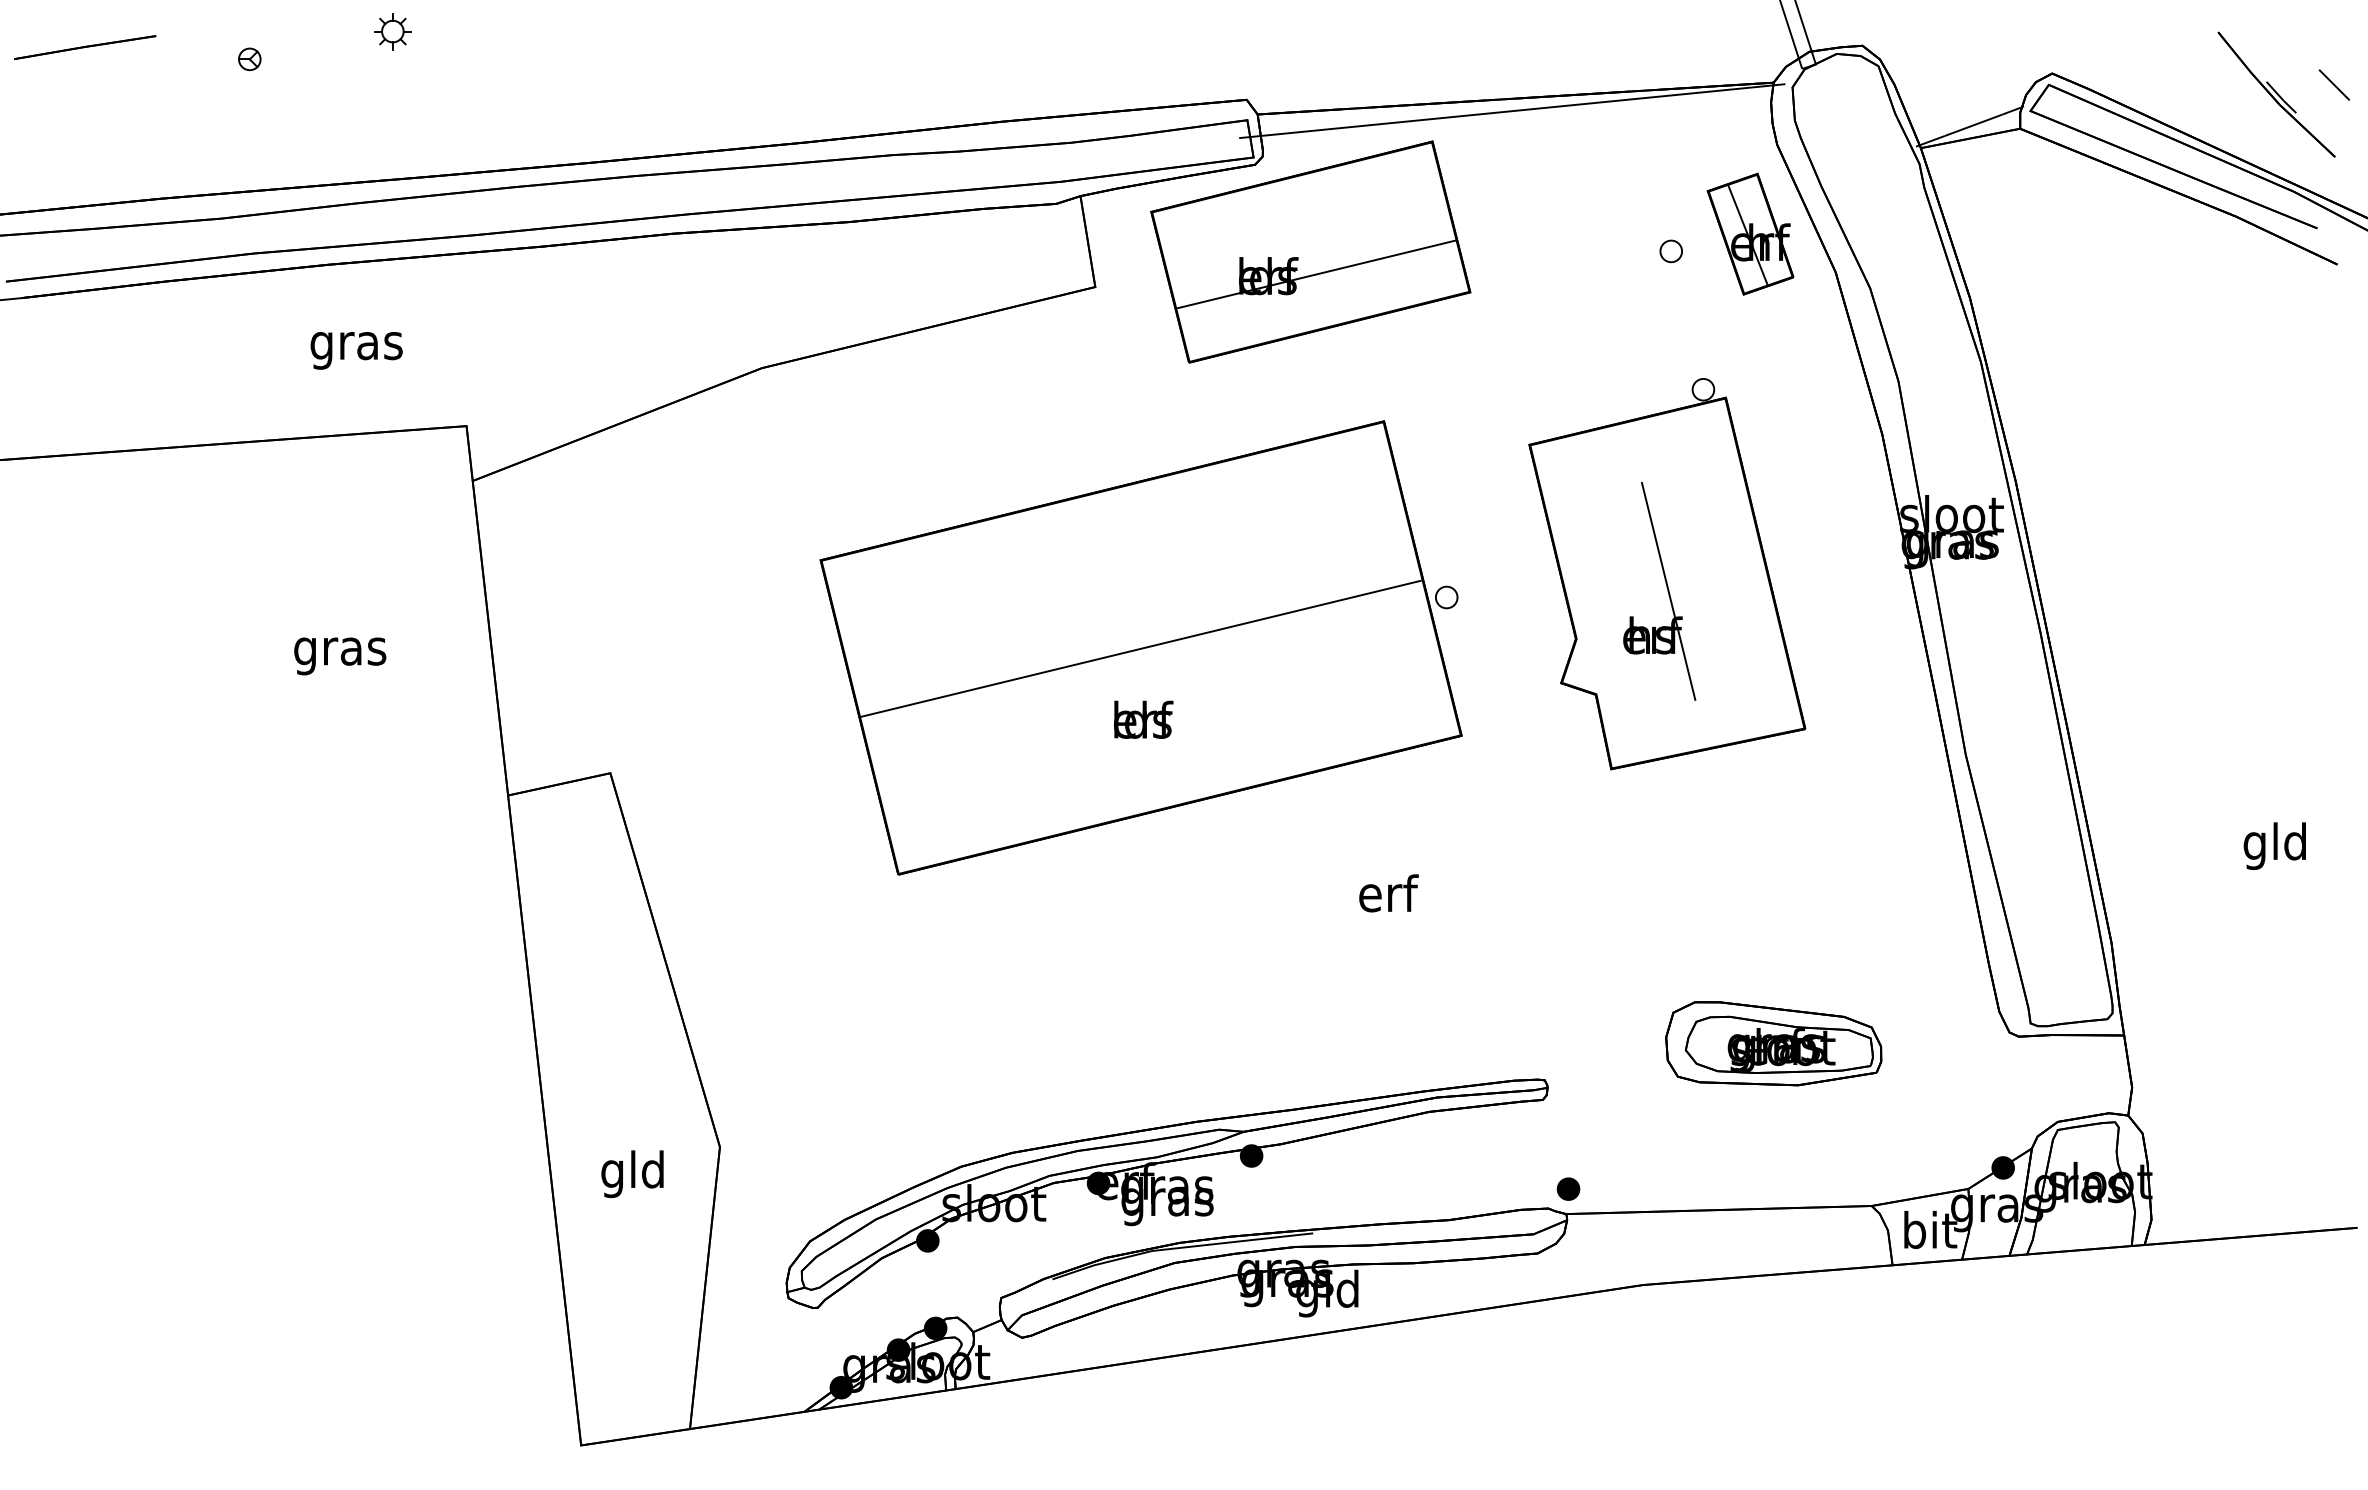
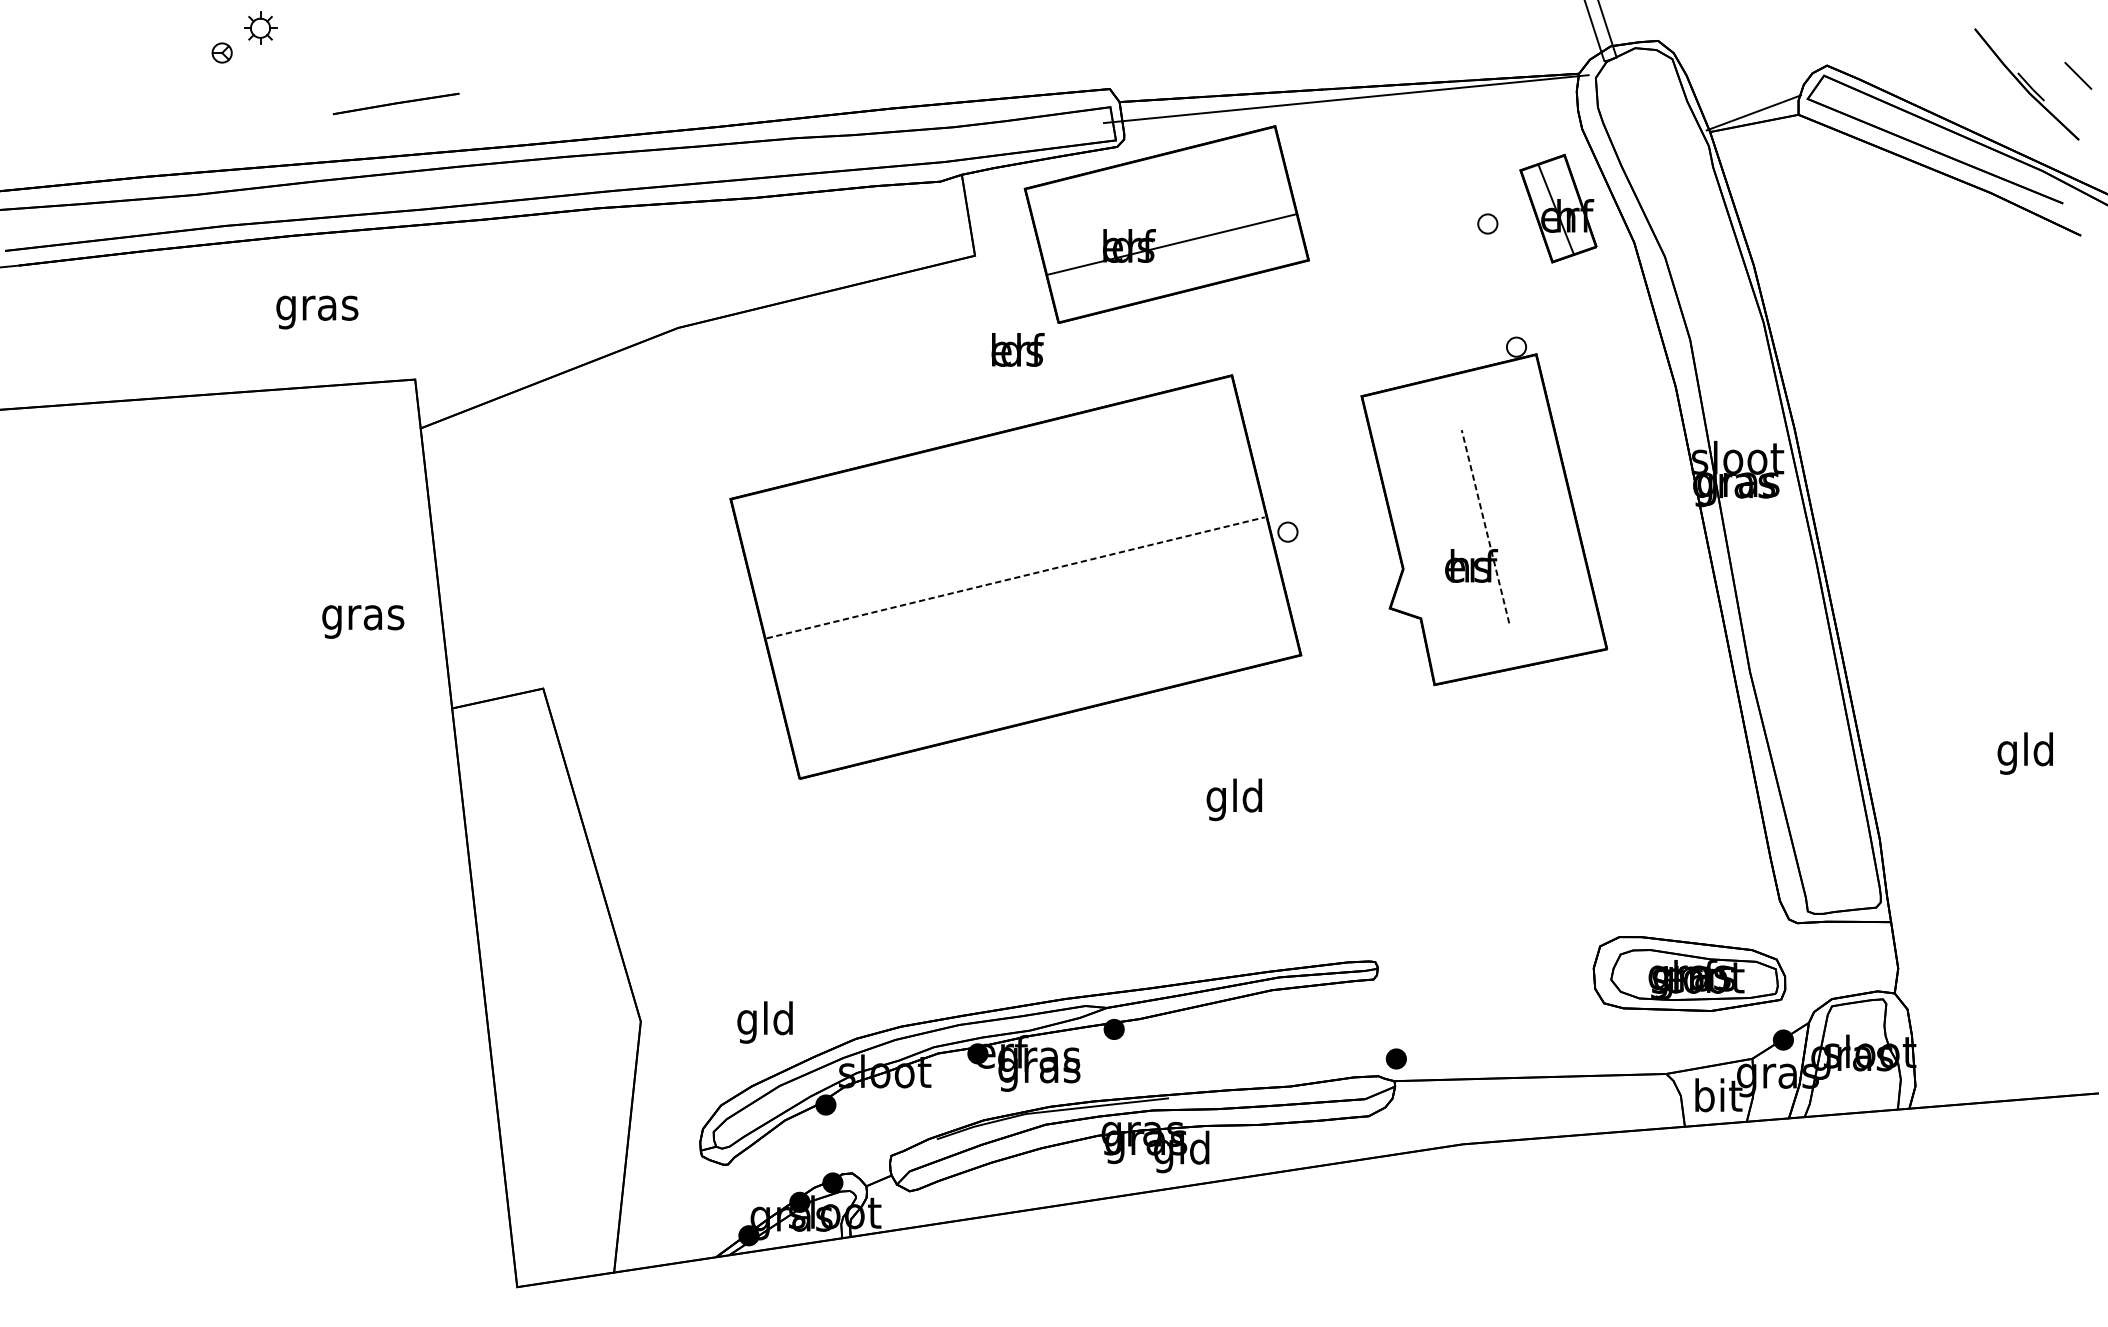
part: (392, 31) -> (260, 28), moved
line: (85, 47) -> (396, 103), moved
line: (1668, 591) -> (1485, 526), solid -> dashed
line: (1141, 648) -> (1016, 577), solid -> dashed
text: (340, 656) -> (363, 622), moved
text: (1143, 719) -> (1017, 349), moved
text: (1386, 897) -> (1234, 799), erf -> gld
part: (1773, 1043) -> (1689, 973), moved
text: (632, 1174) -> (765, 1022), moved

